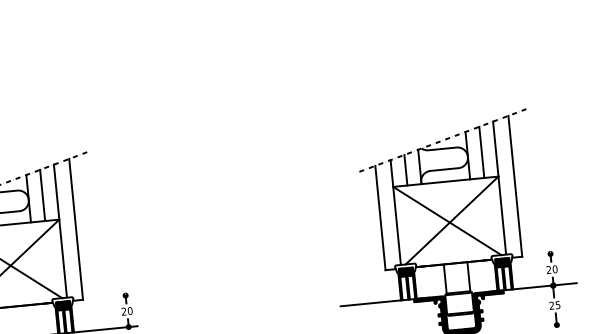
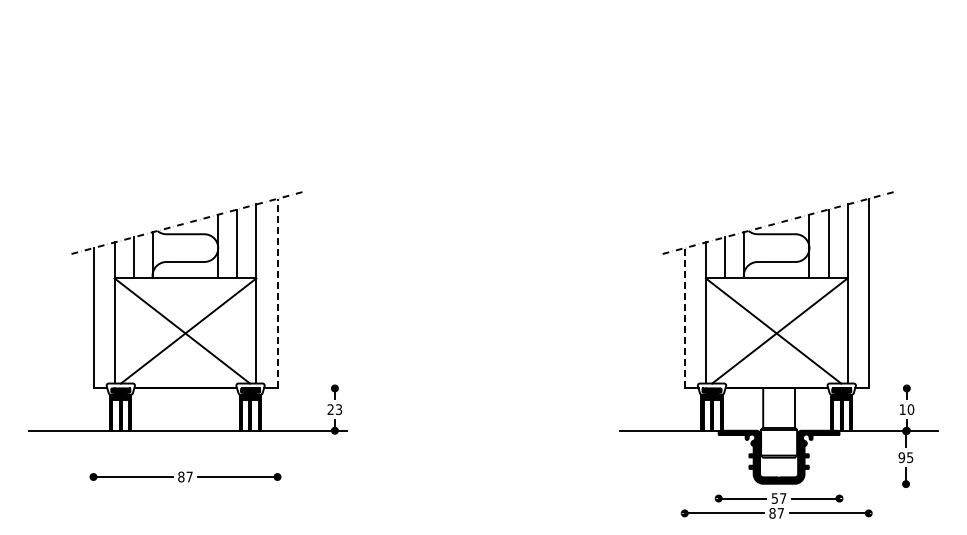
line: (380, 217) -> (684, 317), solid -> dashed
line: (76, 229) -> (277, 293), solid -> dashed
text: (548, 269) -> (902, 409), 20 -> 10
text: (551, 305) -> (901, 457), 25 -> 95
text: (129, 311) -> (338, 409), 20 -> 23

